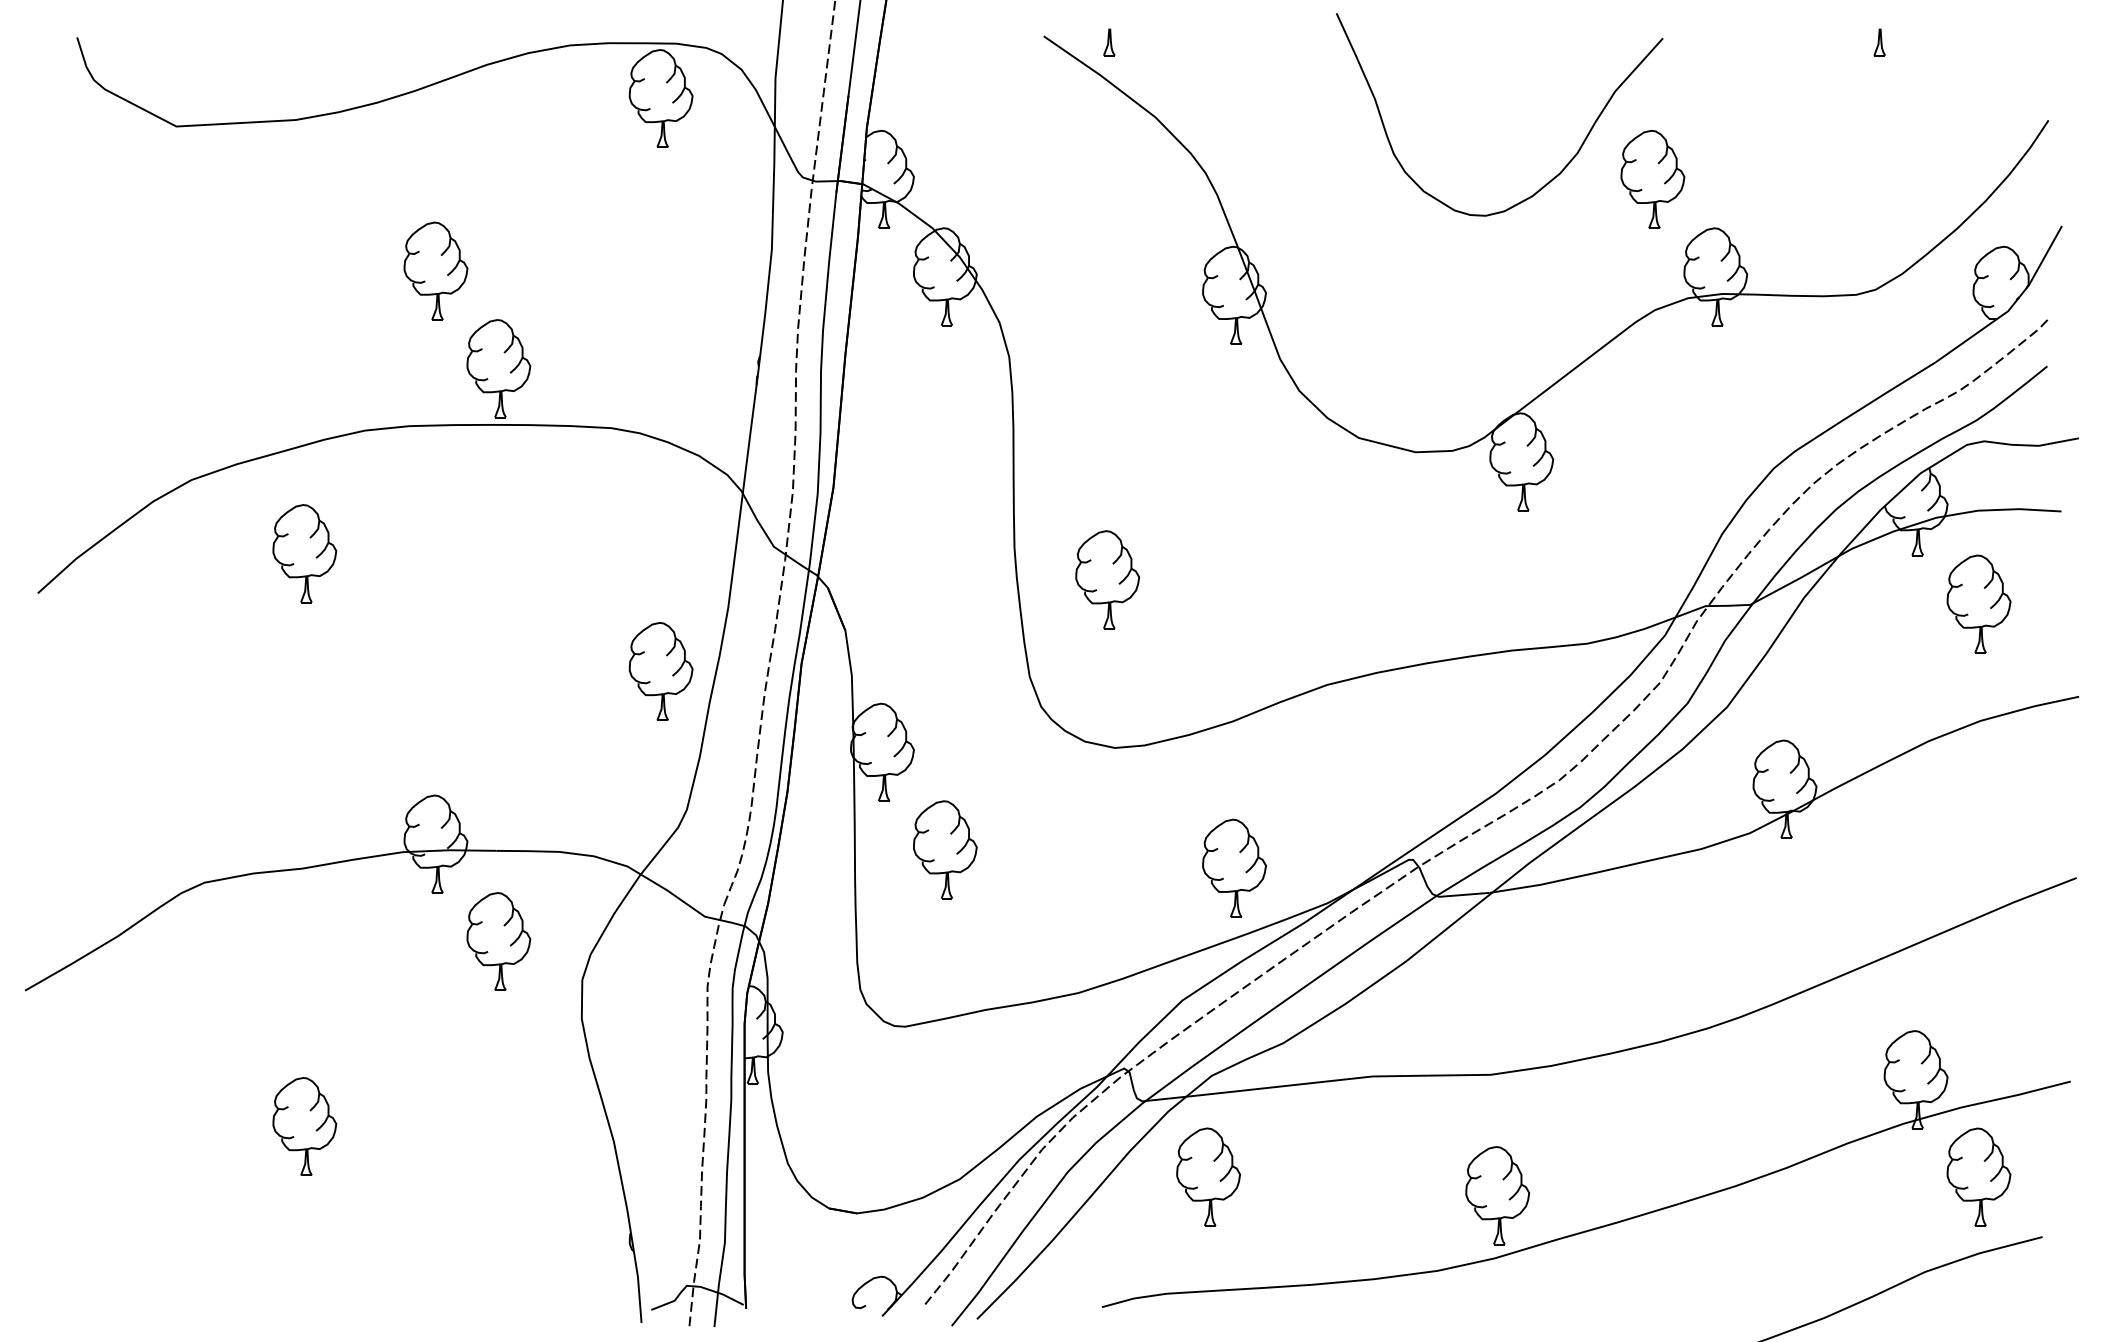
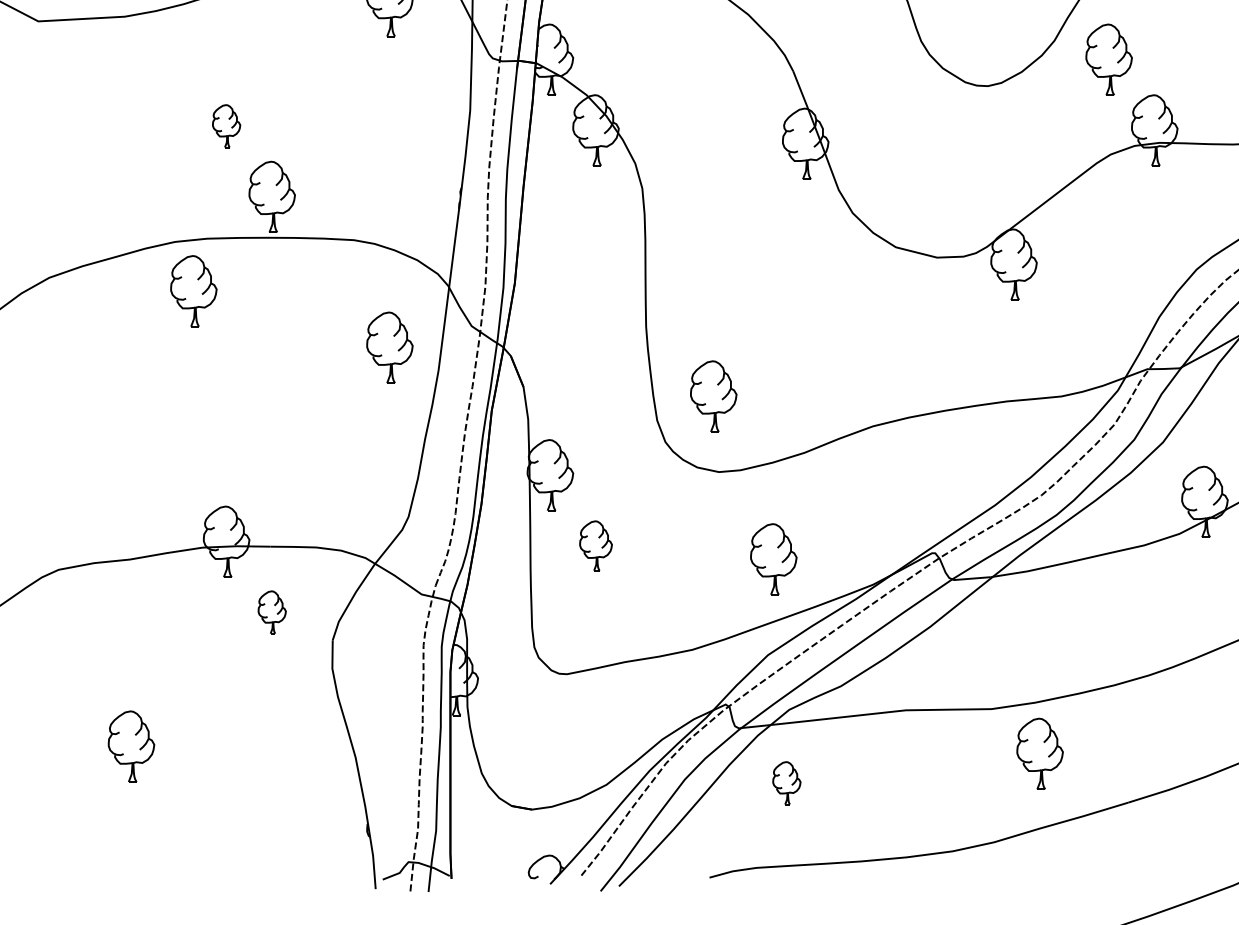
part: (435, 270) -> (226, 125), size x0.6
part: (304, 553) -> (193, 291), moved
part: (1107, 579) -> (713, 396), moved
part: (660, 671) -> (389, 347), moved
part: (945, 849) -> (596, 545), size x0.7
part: (1234, 867) -> (773, 558), moved
part: (498, 941) -> (271, 612), size x0.6
part: (1208, 1176) -> (786, 782), size x0.6
part: (1497, 1195) -> (1039, 753), moved

